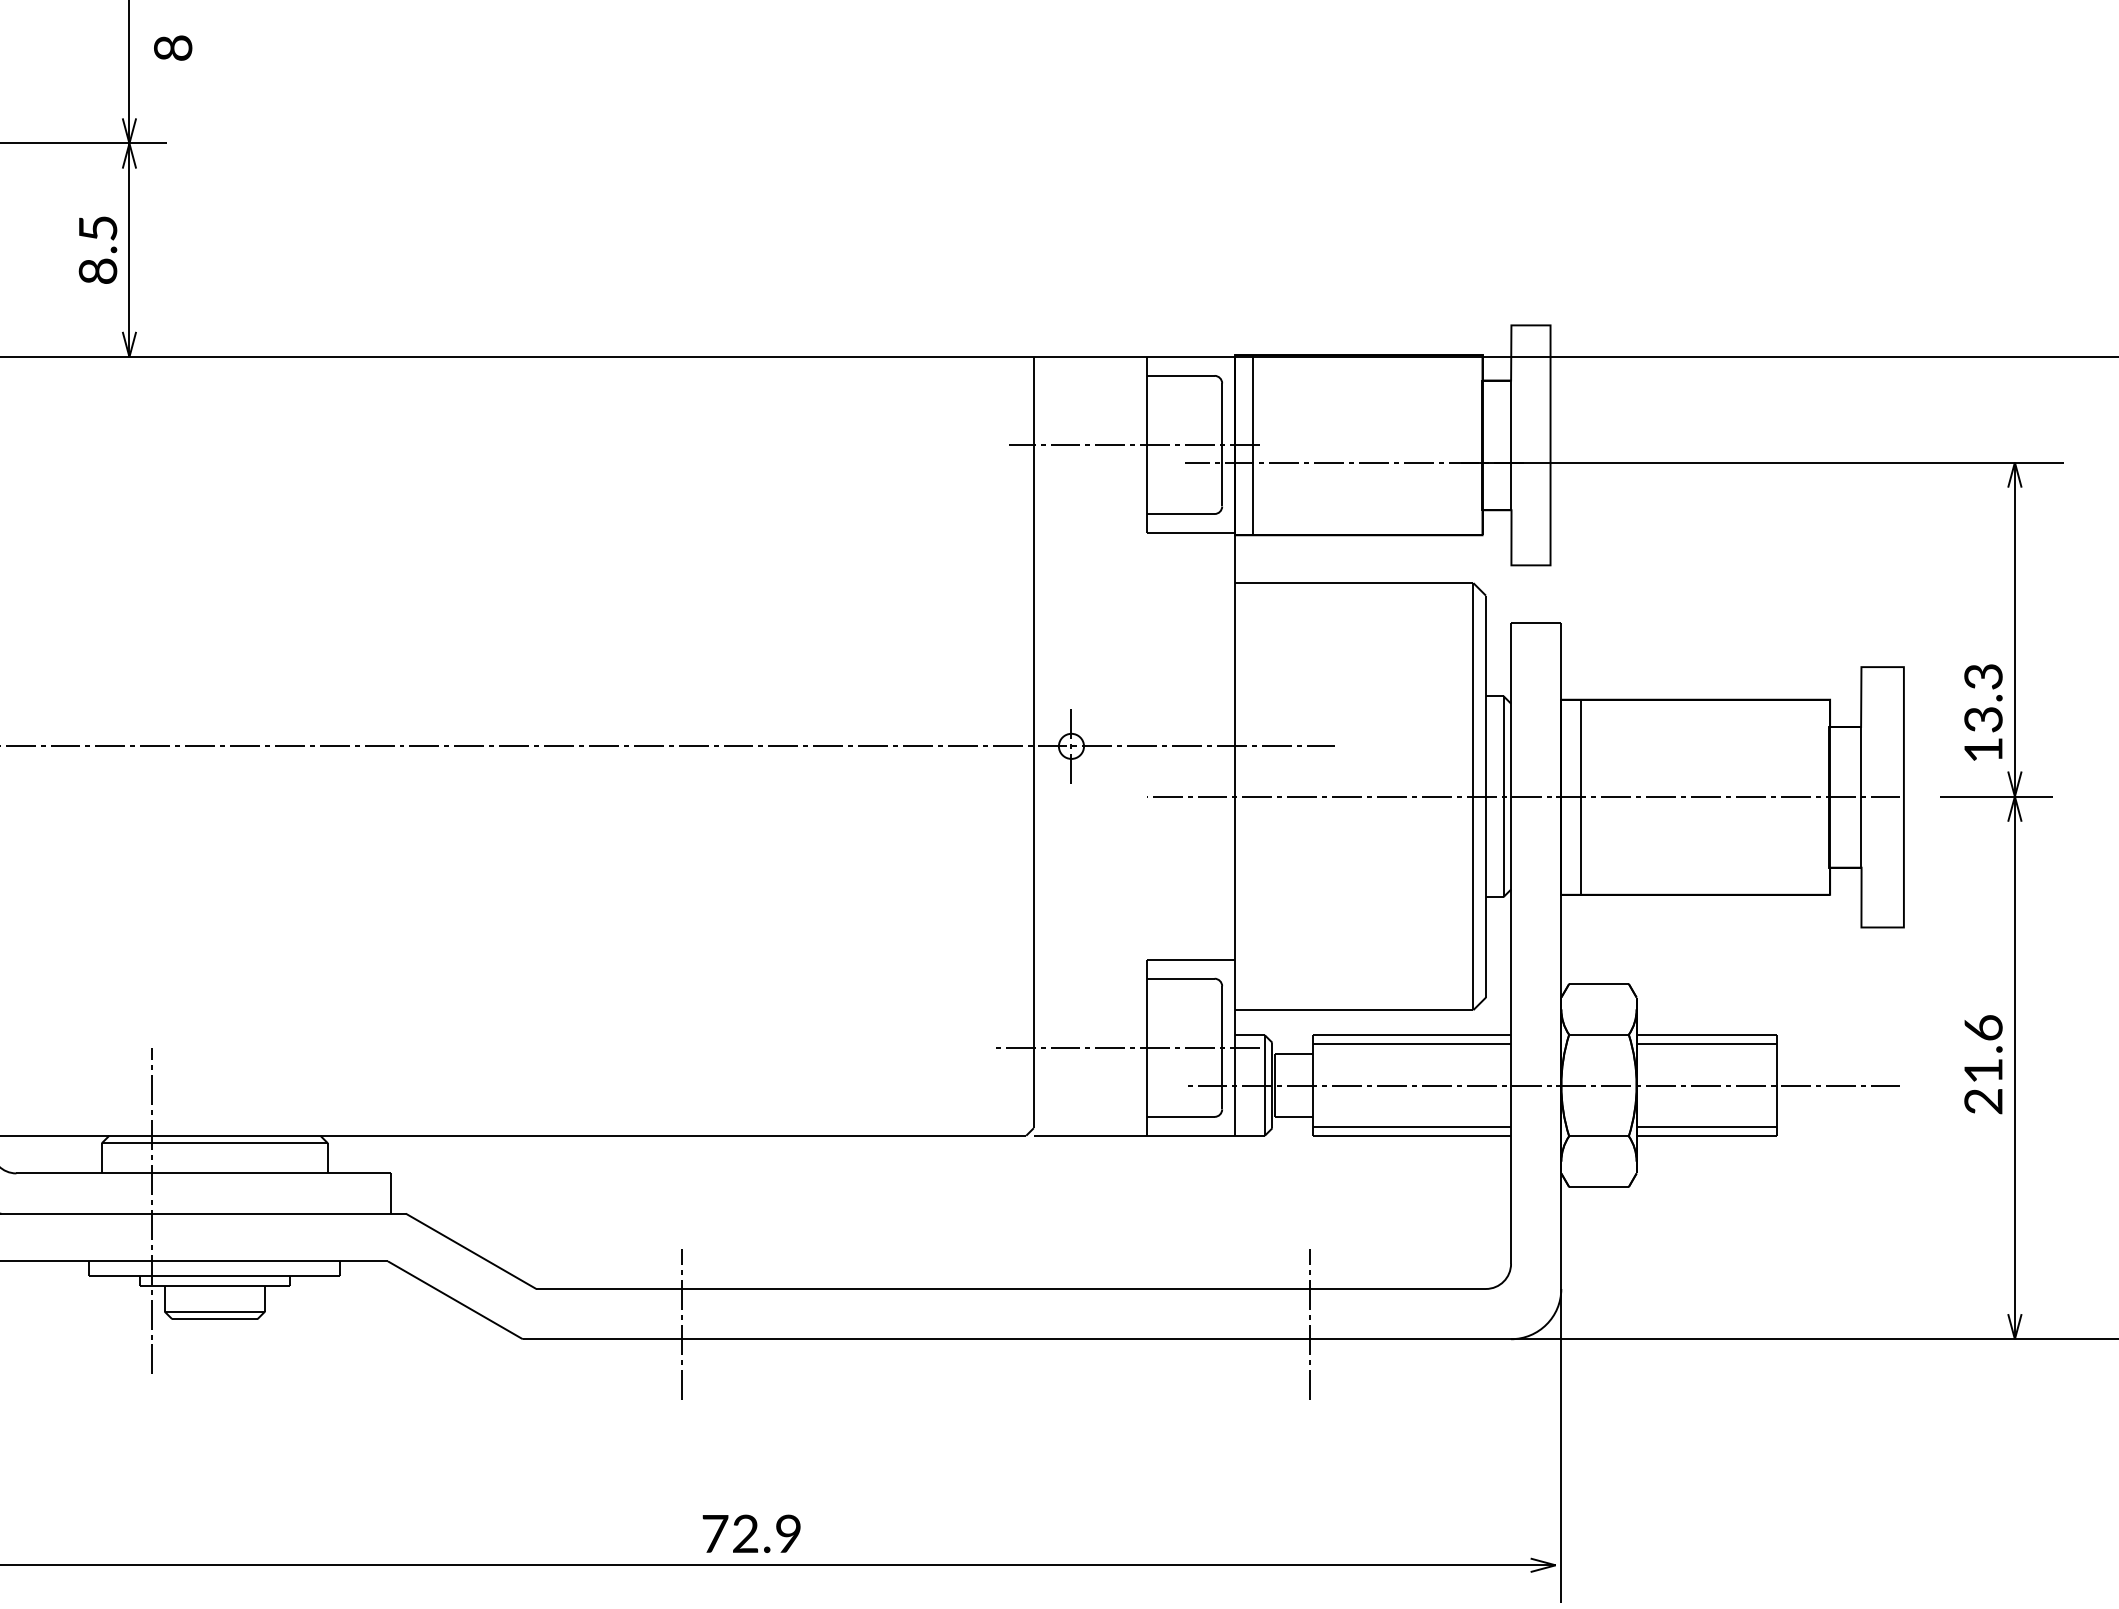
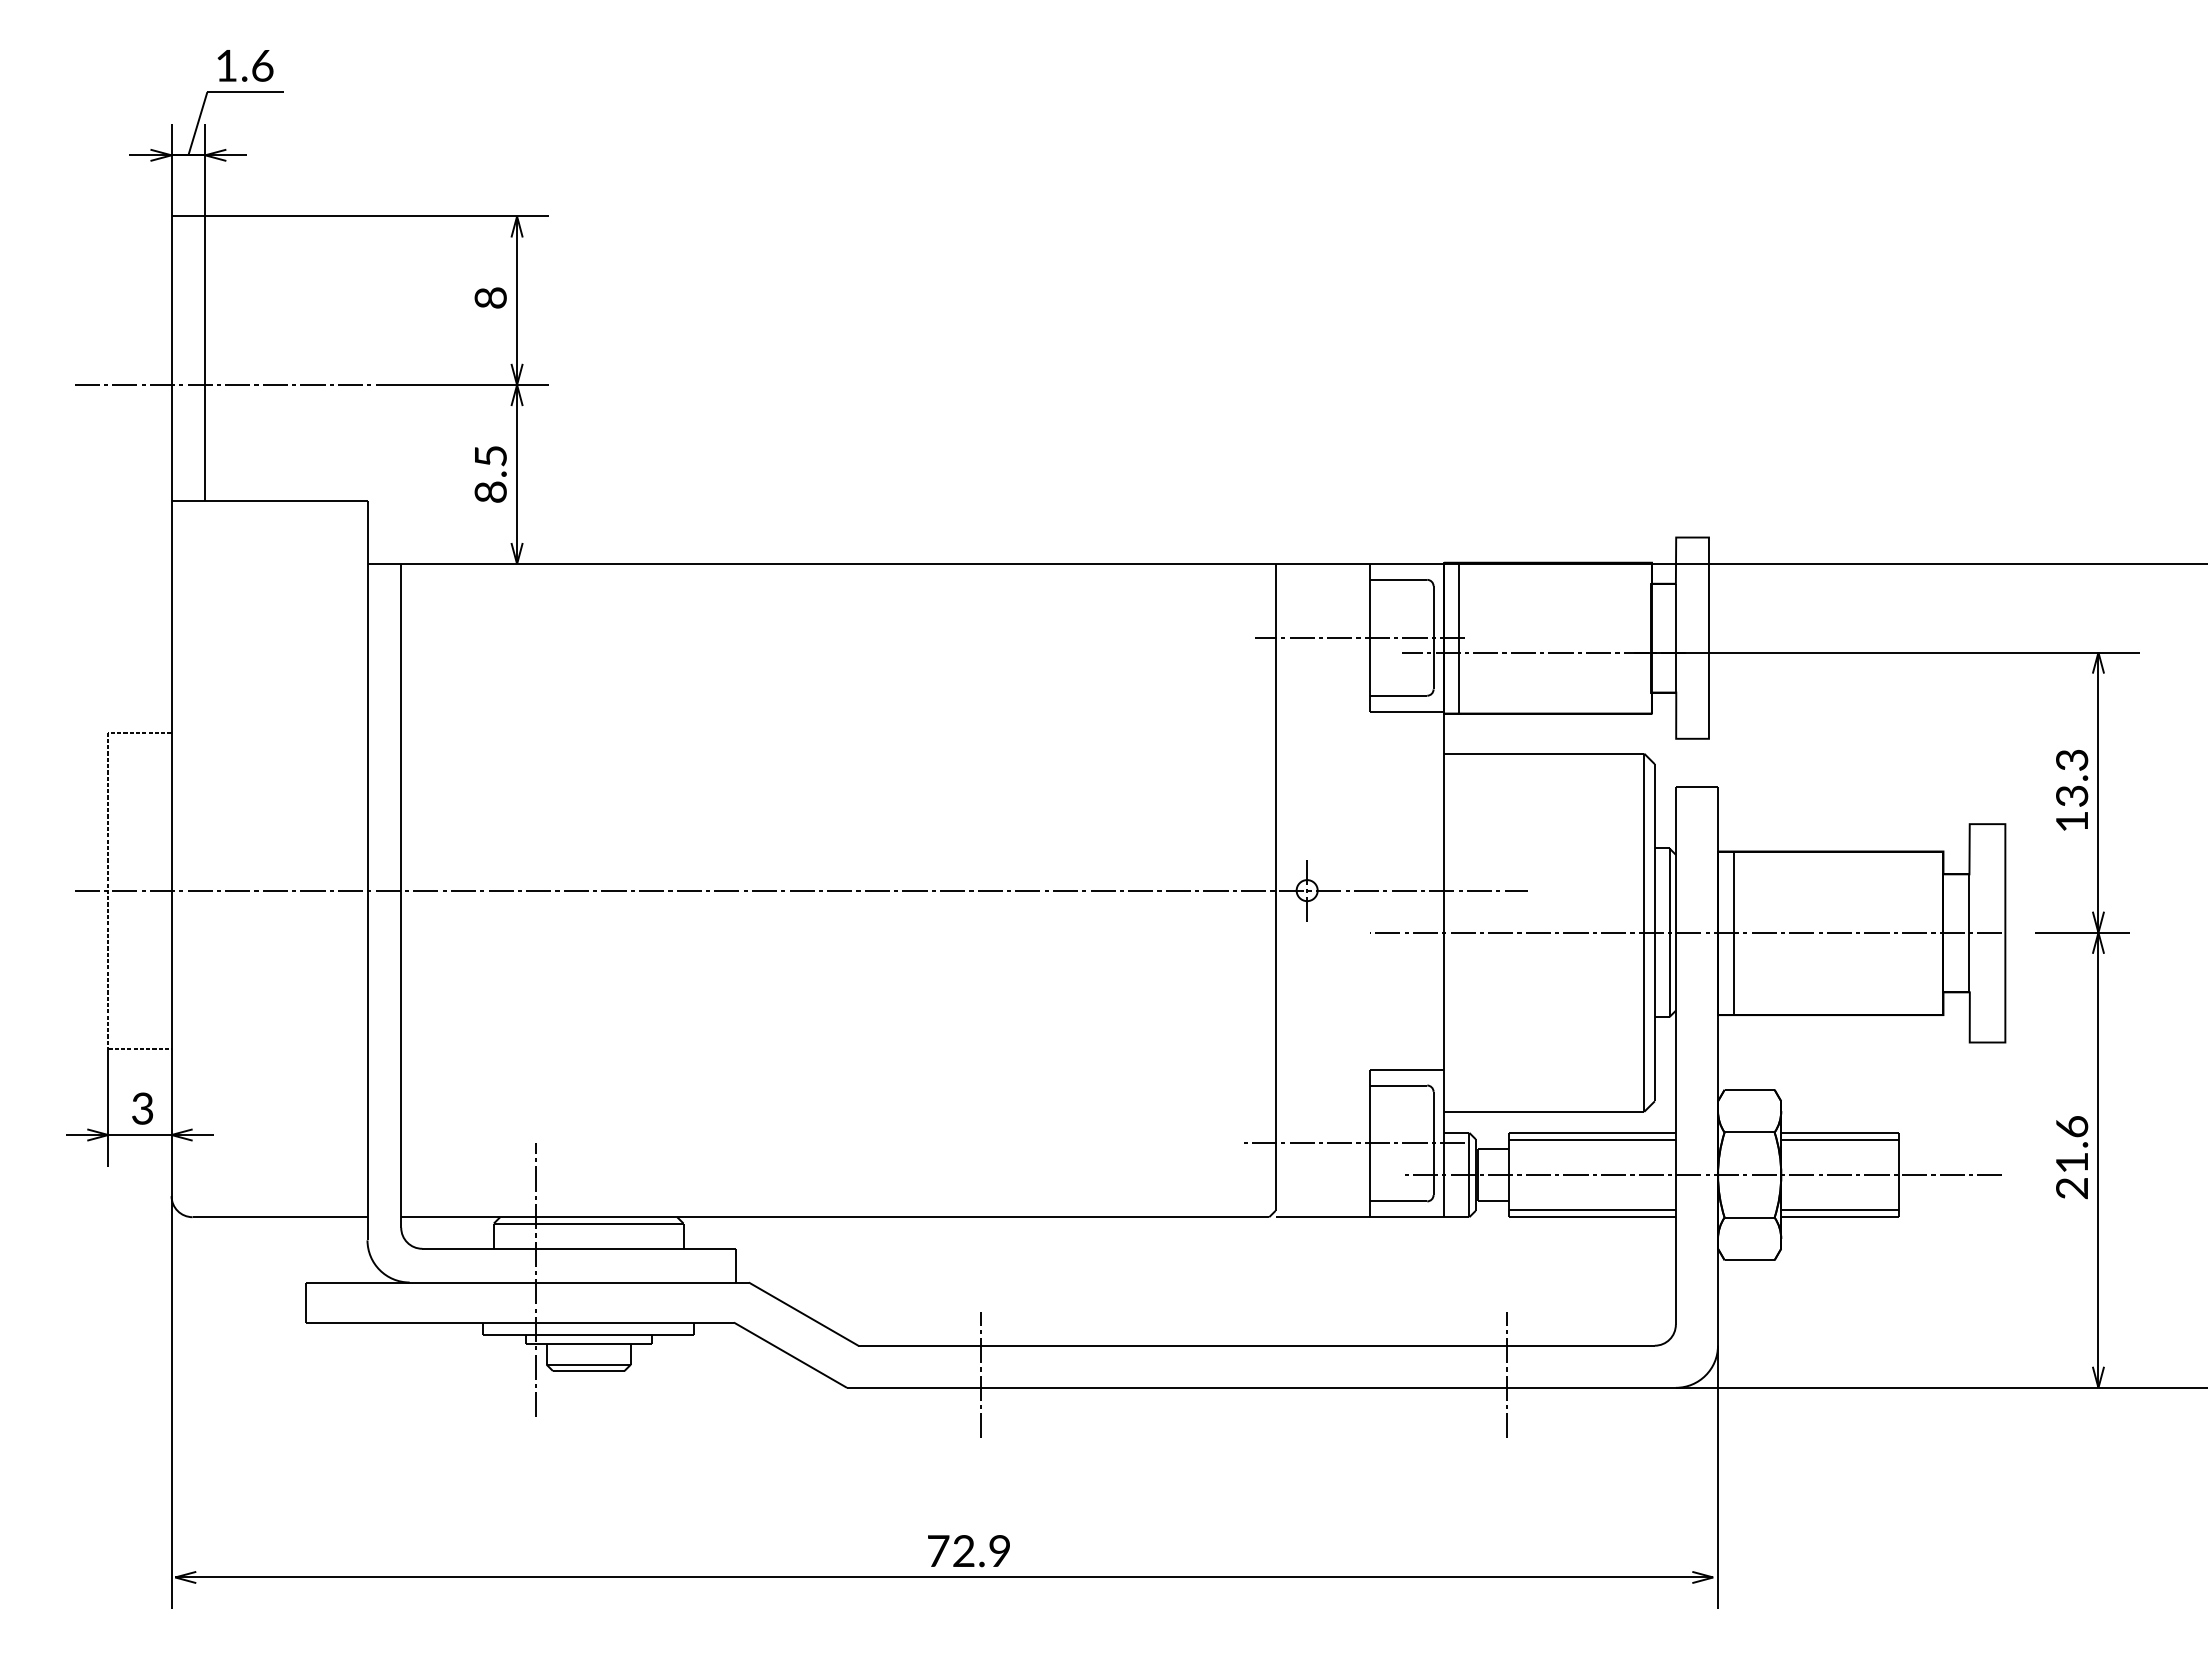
text: (172, 47) -> (490, 297), moved
text: (1983, 712) -> (2072, 790), moved
text: (751, 1534) -> (968, 1551), moved

